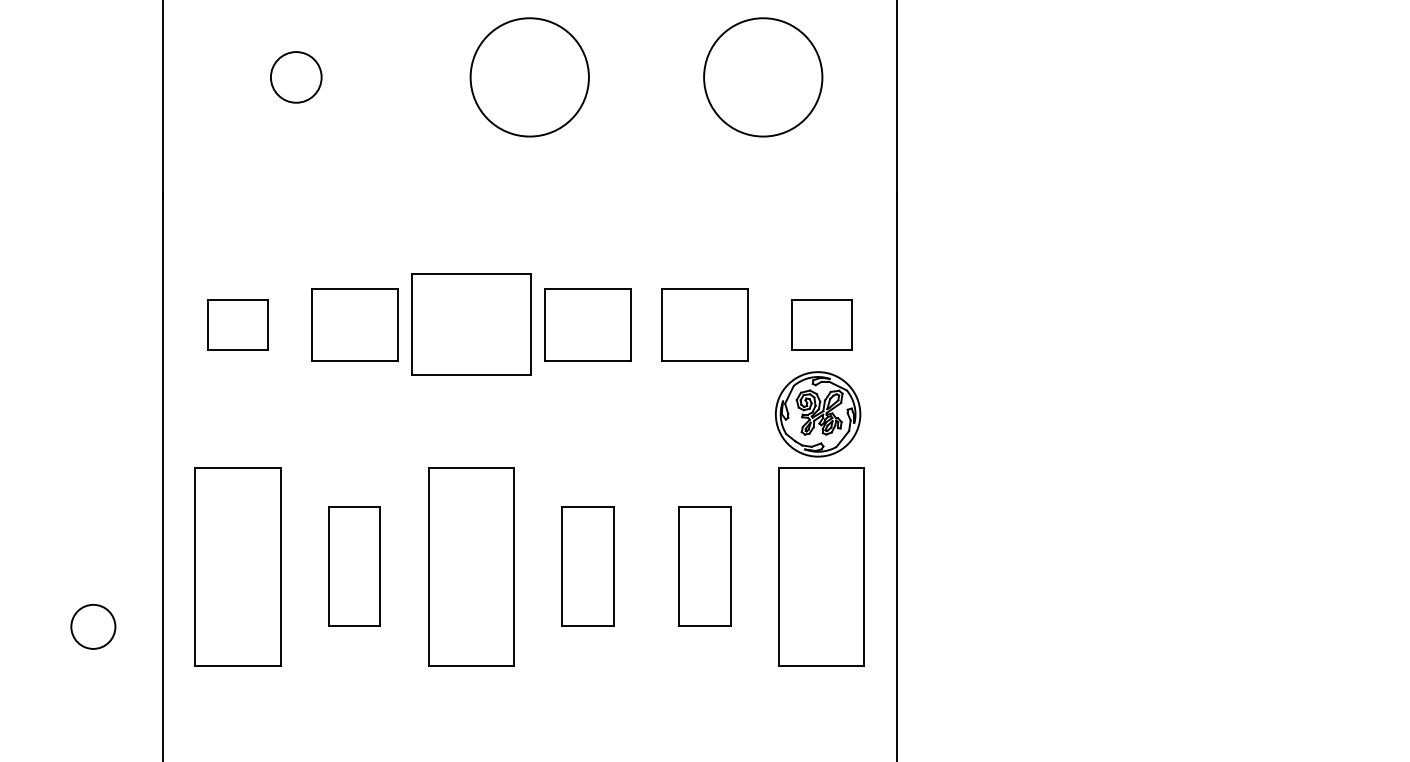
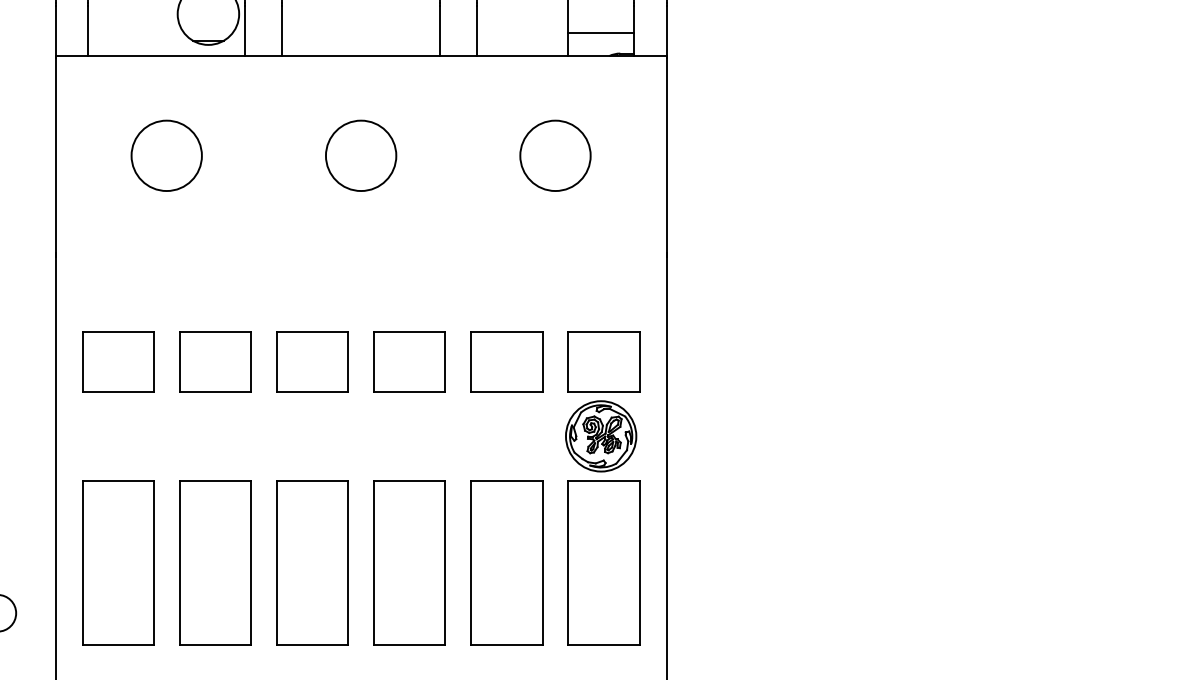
circle: (295, 77) -> (166, 155), size x1.67
circle: (529, 77) -> (360, 155), size x0.71
circle: (763, 77) -> (555, 155), size x0.71
part: (238, 324) -> (118, 361), size x1.43
part: (471, 324) -> (312, 361), size x0.71
part: (820, 324) -> (603, 361), size x1.43
part: (354, 565) -> (215, 562), size x1.67
part: (587, 565) -> (409, 562), size x1.67
part: (704, 565) -> (506, 562), size x1.67

